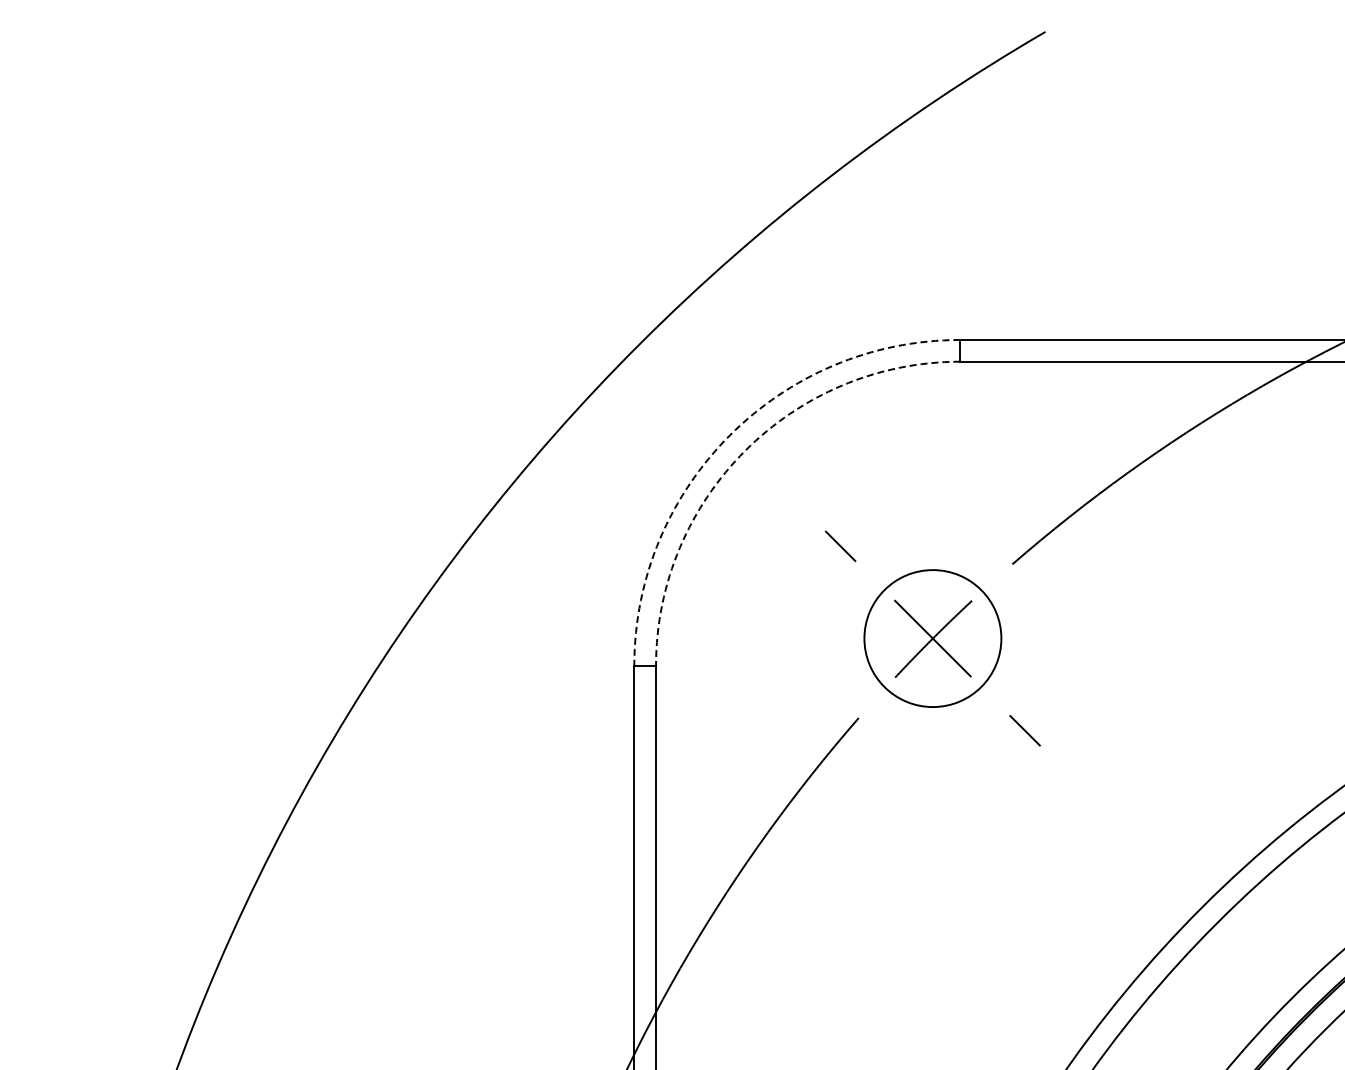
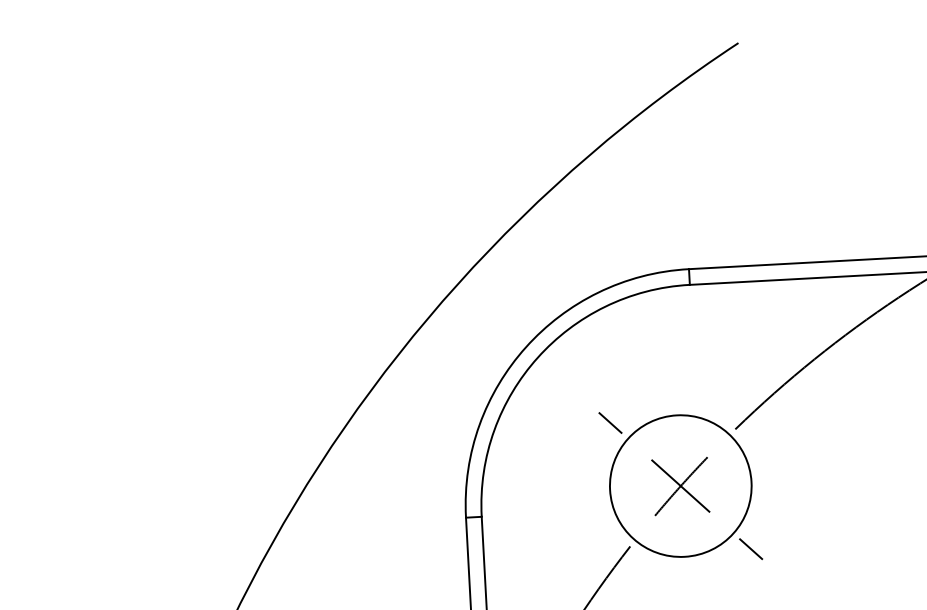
arc: (729, 435) -> (525, 347), dashed -> solid
arc: (745, 450) -> (537, 357), dashed -> solid
circle: (932, 638) -> (680, 486), size x1.43

